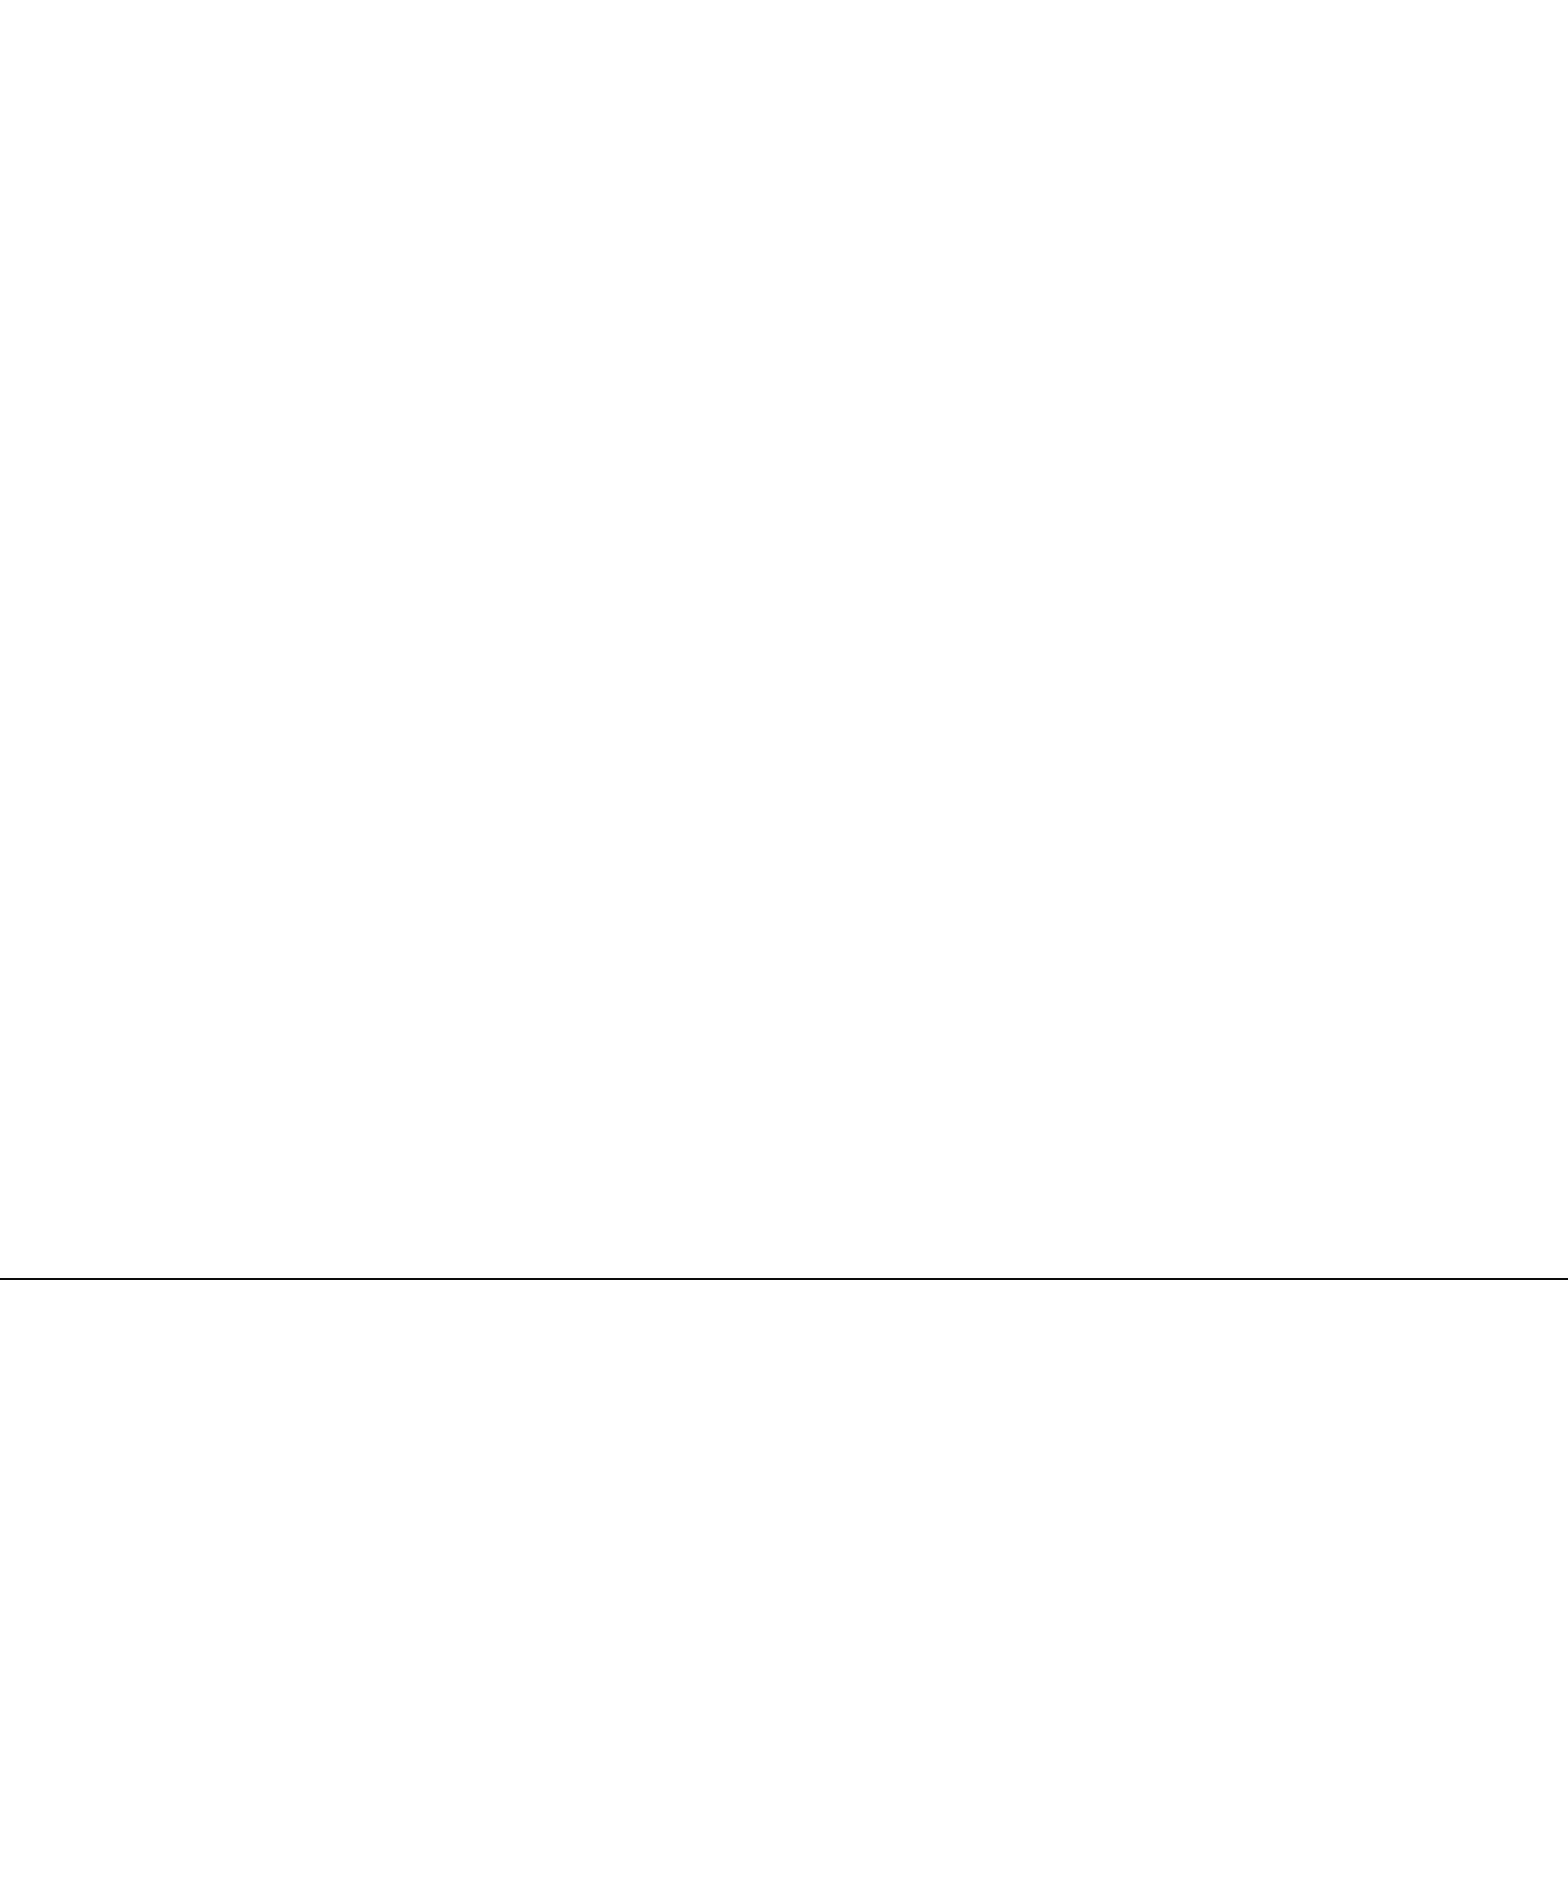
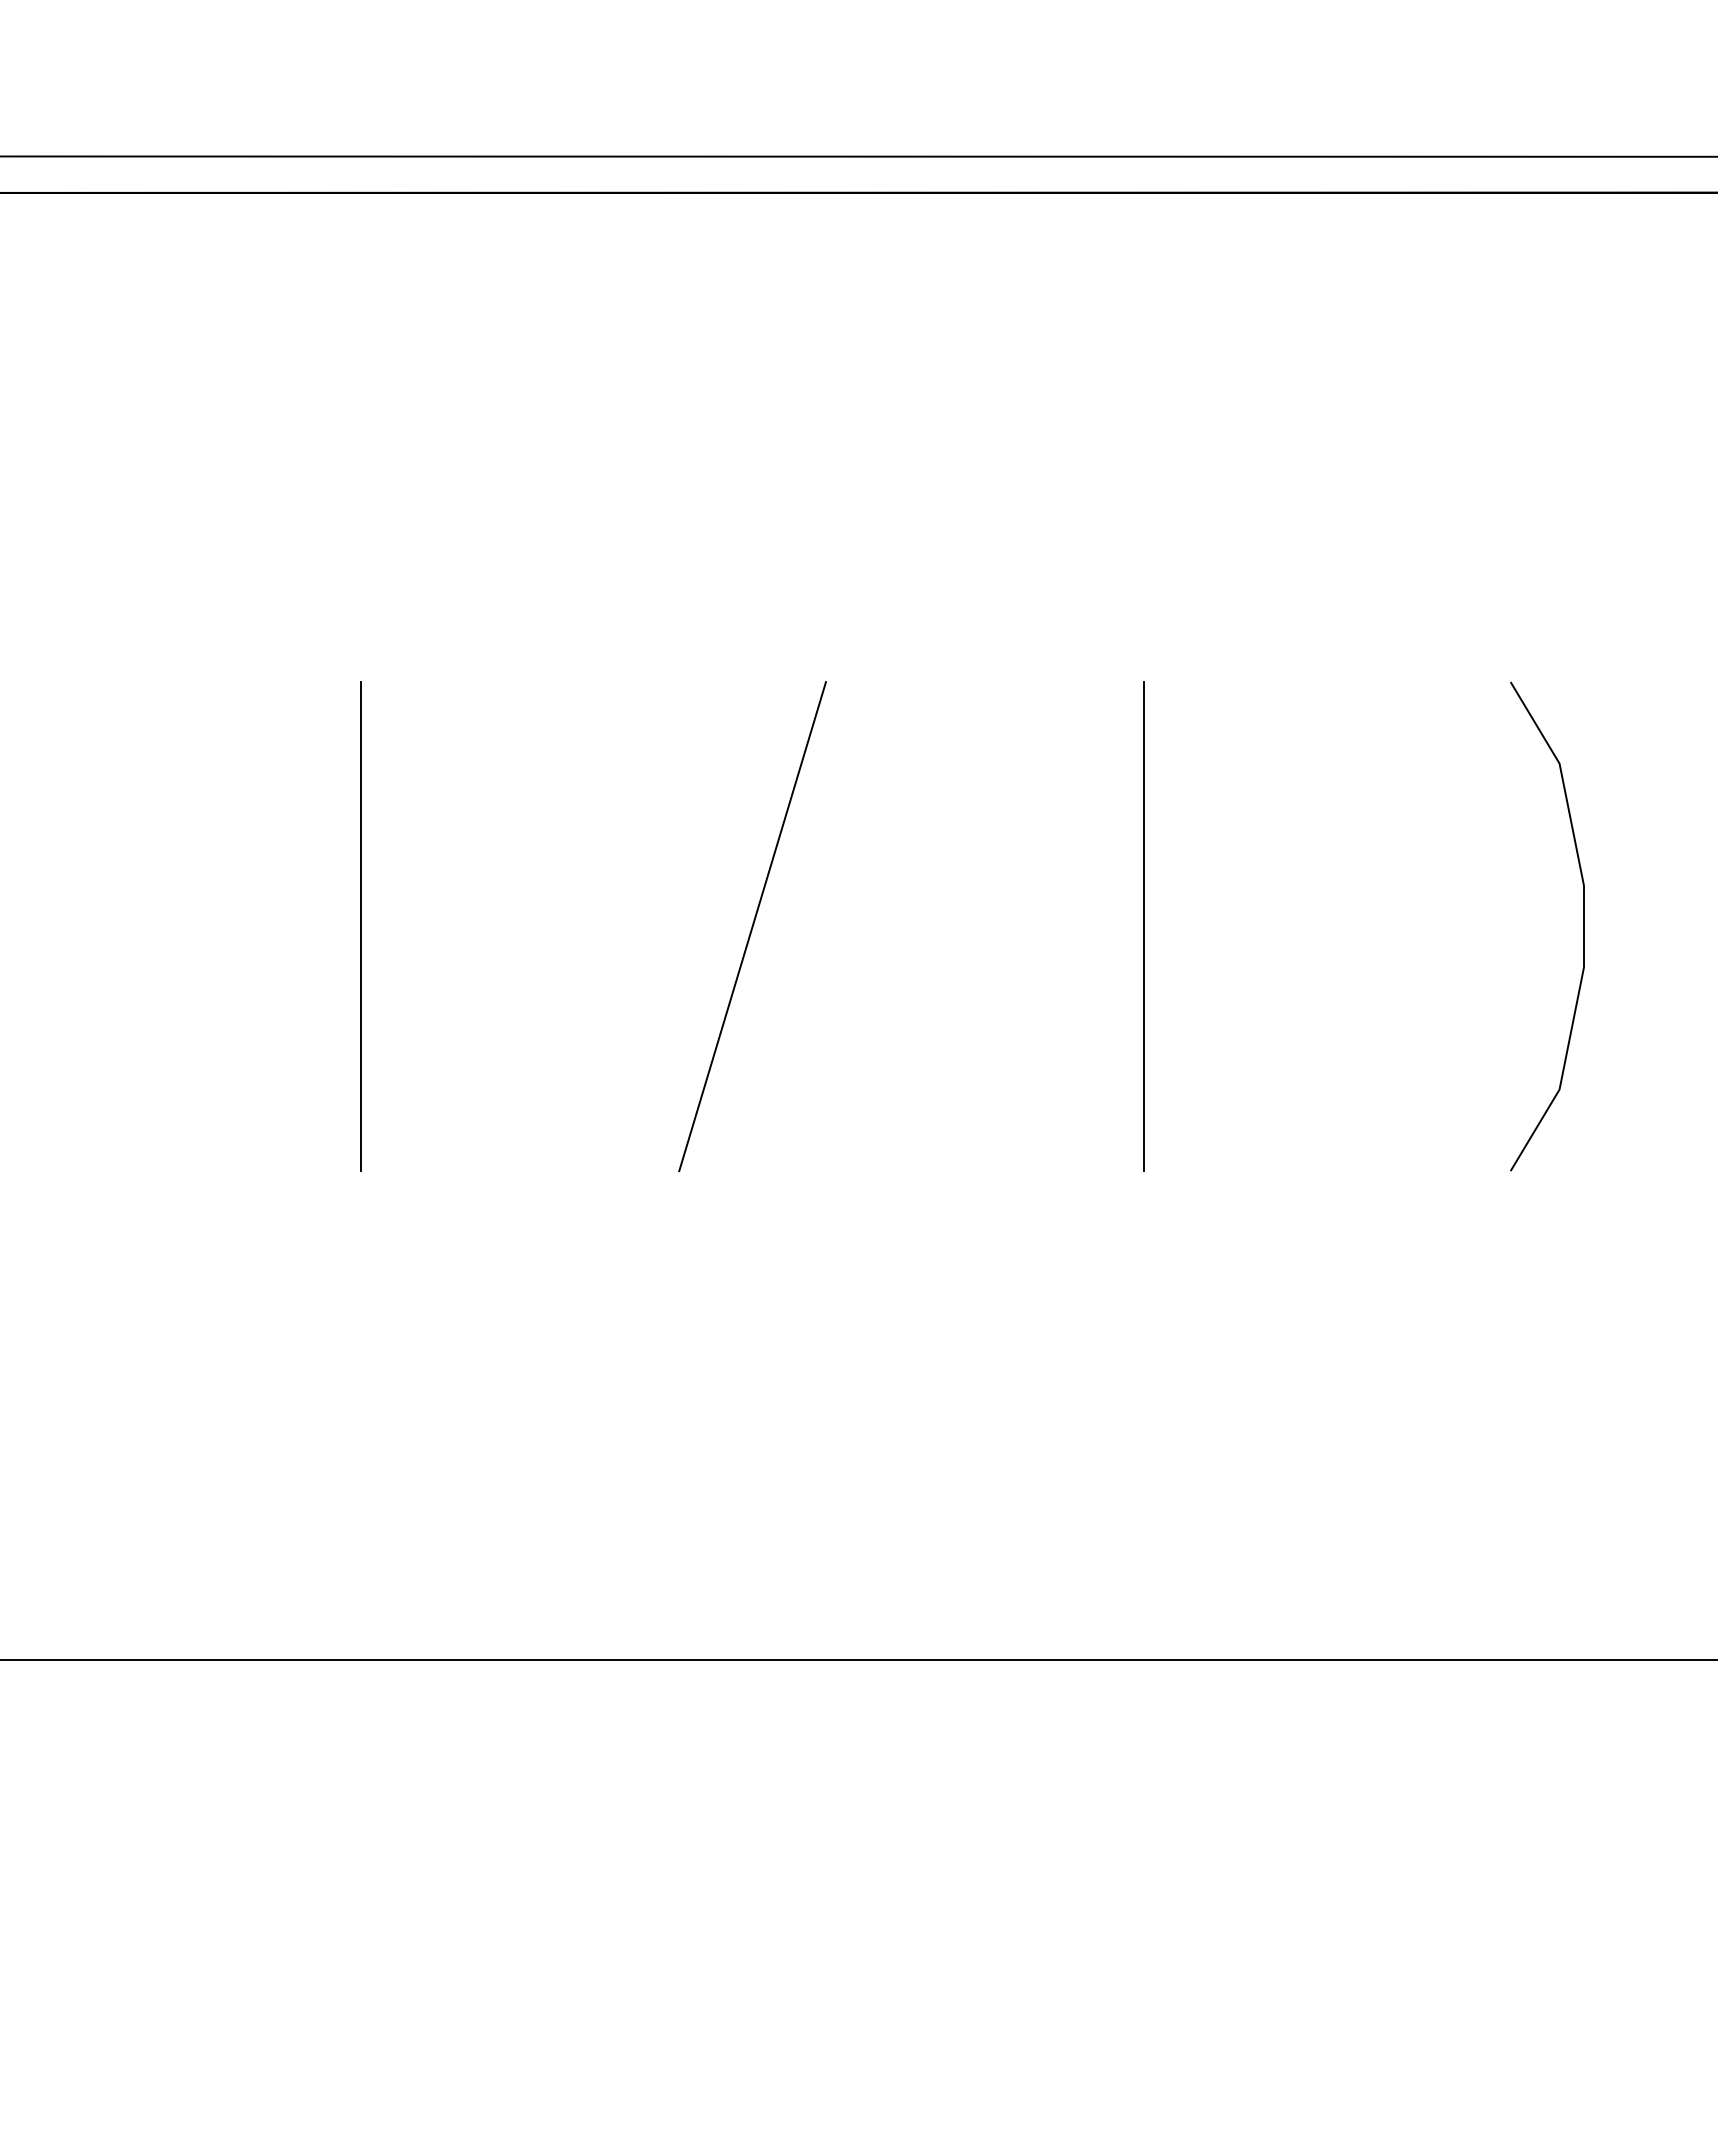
line: (185, 544) -> (361, 926), added
line: (576, 544) -> (752, 926), added
line: (967, 544) -> (1143, 926), added
curve: (1407, 544) -> (1583, 926), added

